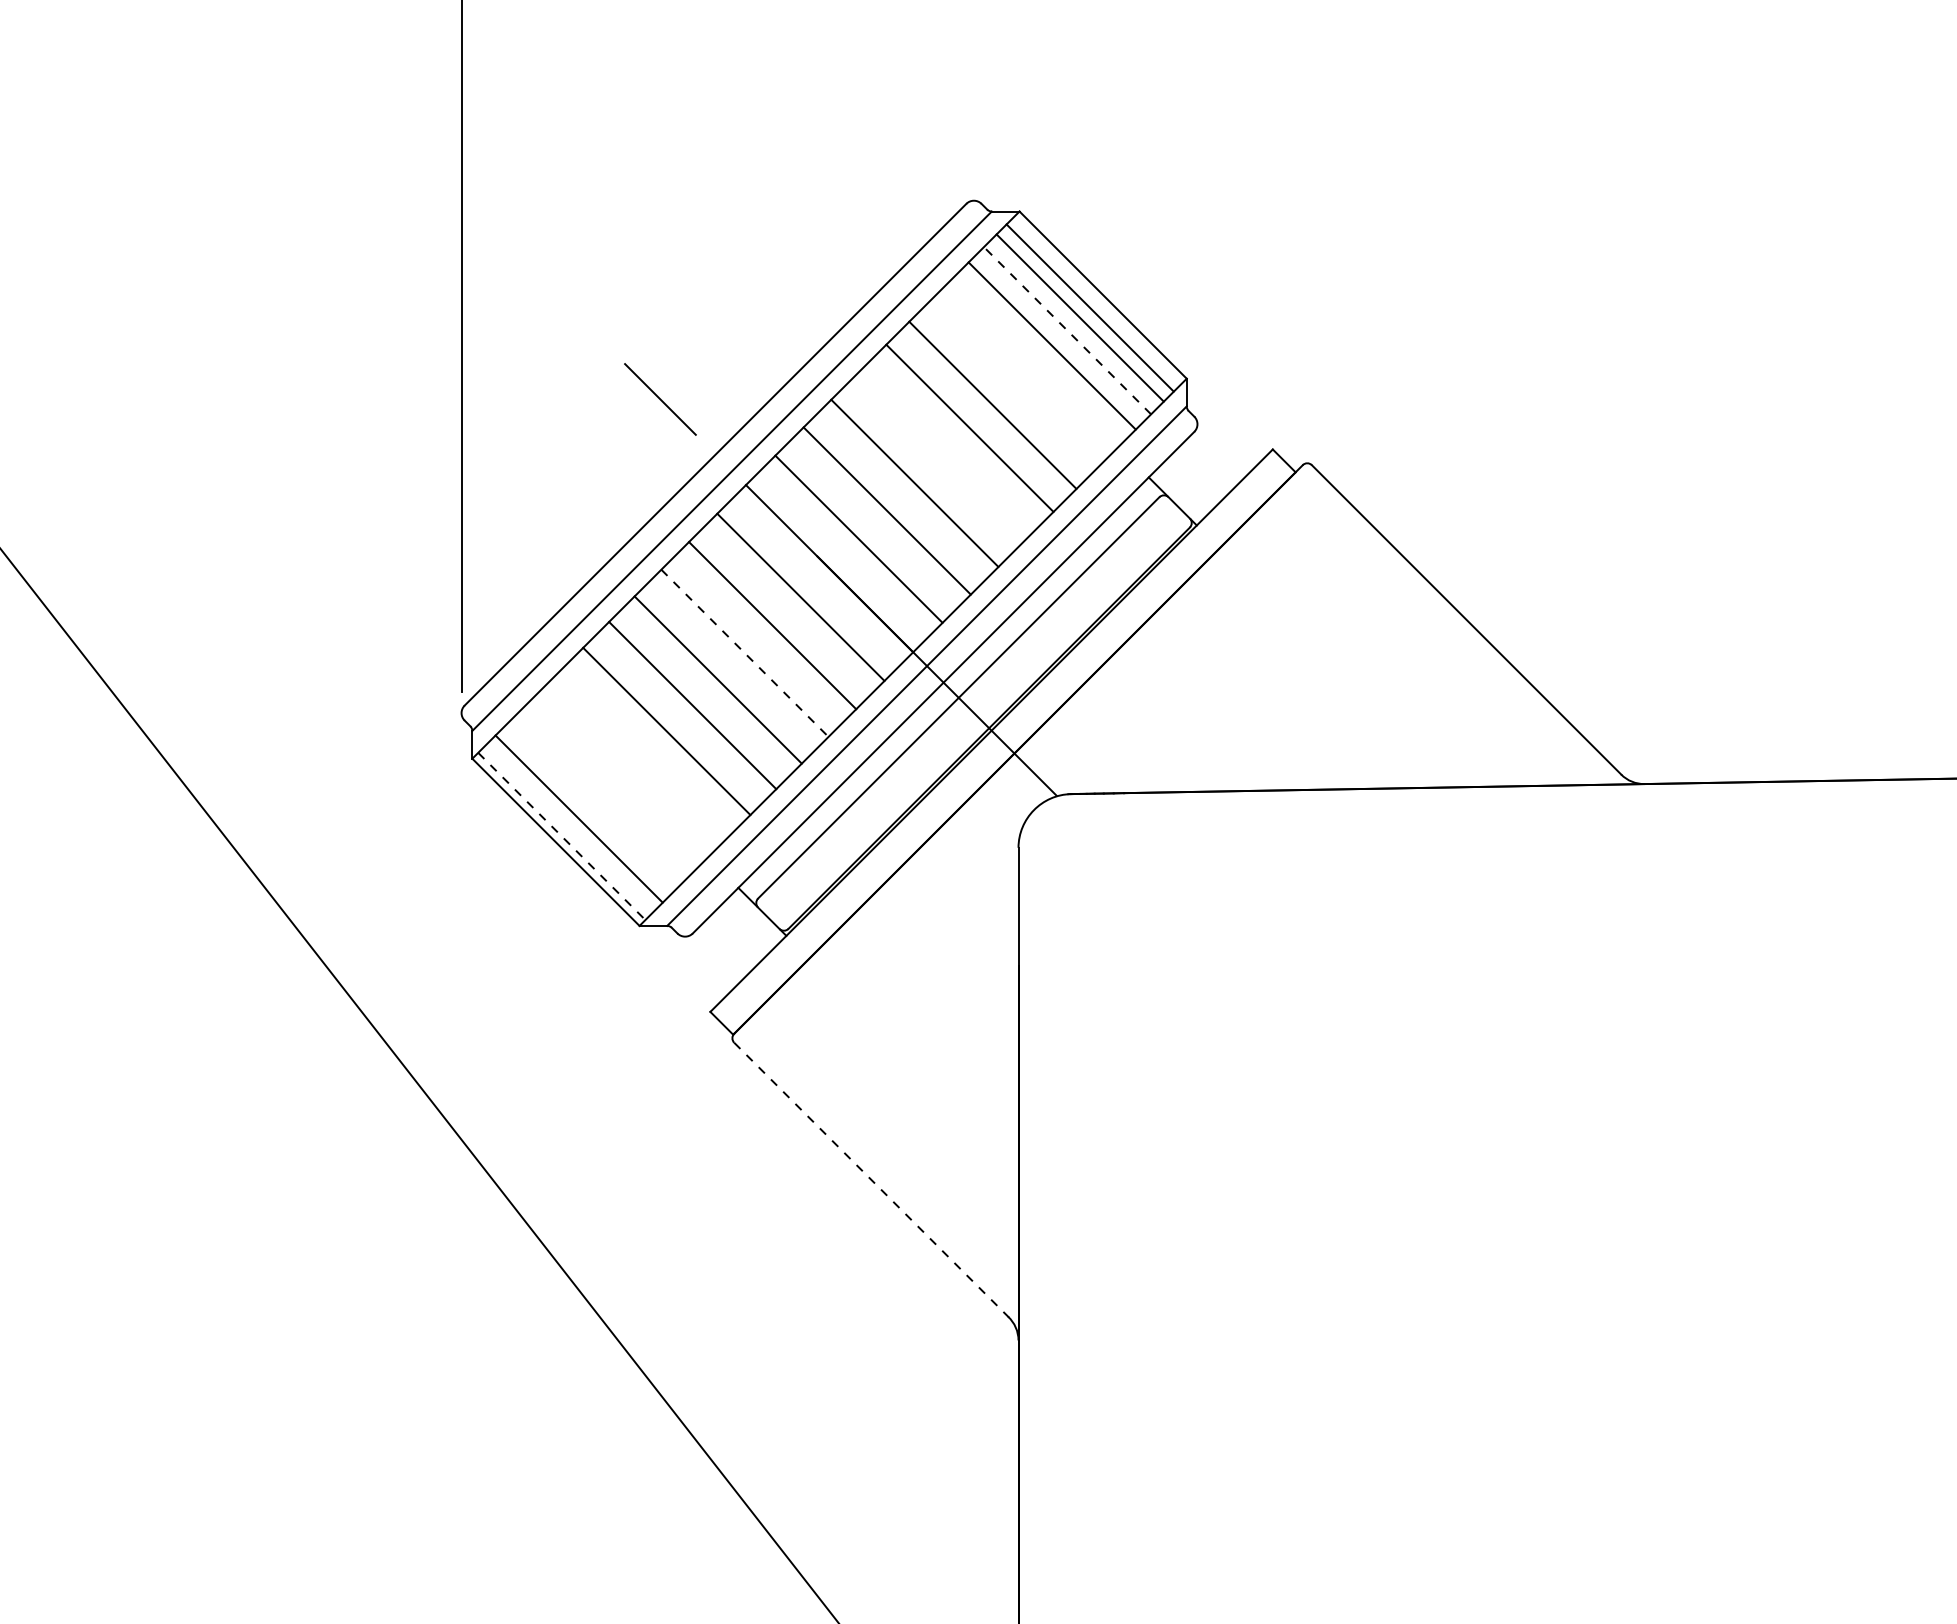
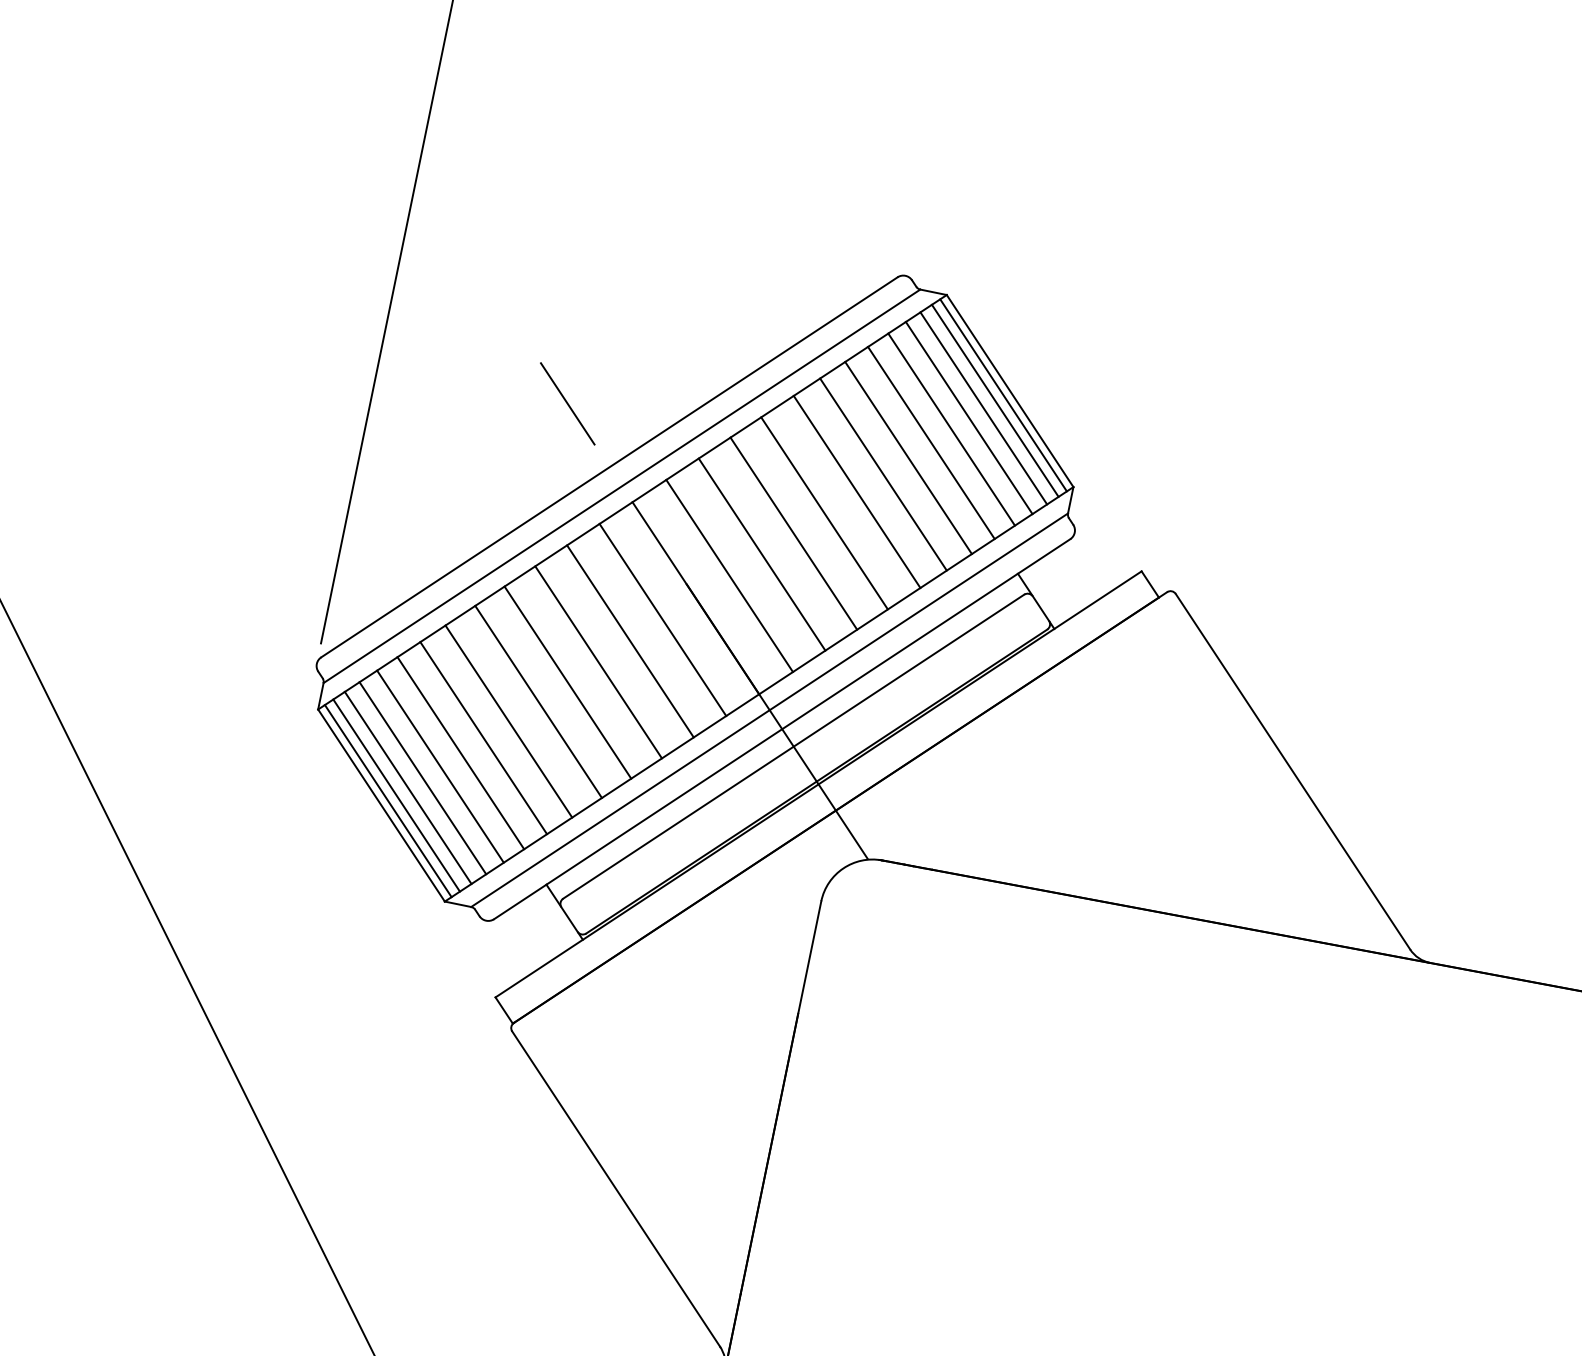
line: (1097, 300) -> (1003, 395), added
line: (1067, 330) -> (969, 417), dashed -> solid
line: (1034, 363) -> (931, 442), added
line: (1014, 383) -> (908, 457), added
line: (941, 456) -> (824, 513), added
line: (745, 653) -> (599, 662), dashed -> solid
line: (644, 752) -> (483, 737), added
line: (624, 772) -> (460, 752), added
line: (606, 790) -> (439, 766), added
line: (591, 805) -> (422, 777), added
line: (568, 828) -> (396, 794), added
line: (562, 836) -> (388, 801), dashed -> solid
line: (872, 1180) -> (617, 1189), dashed -> solid

